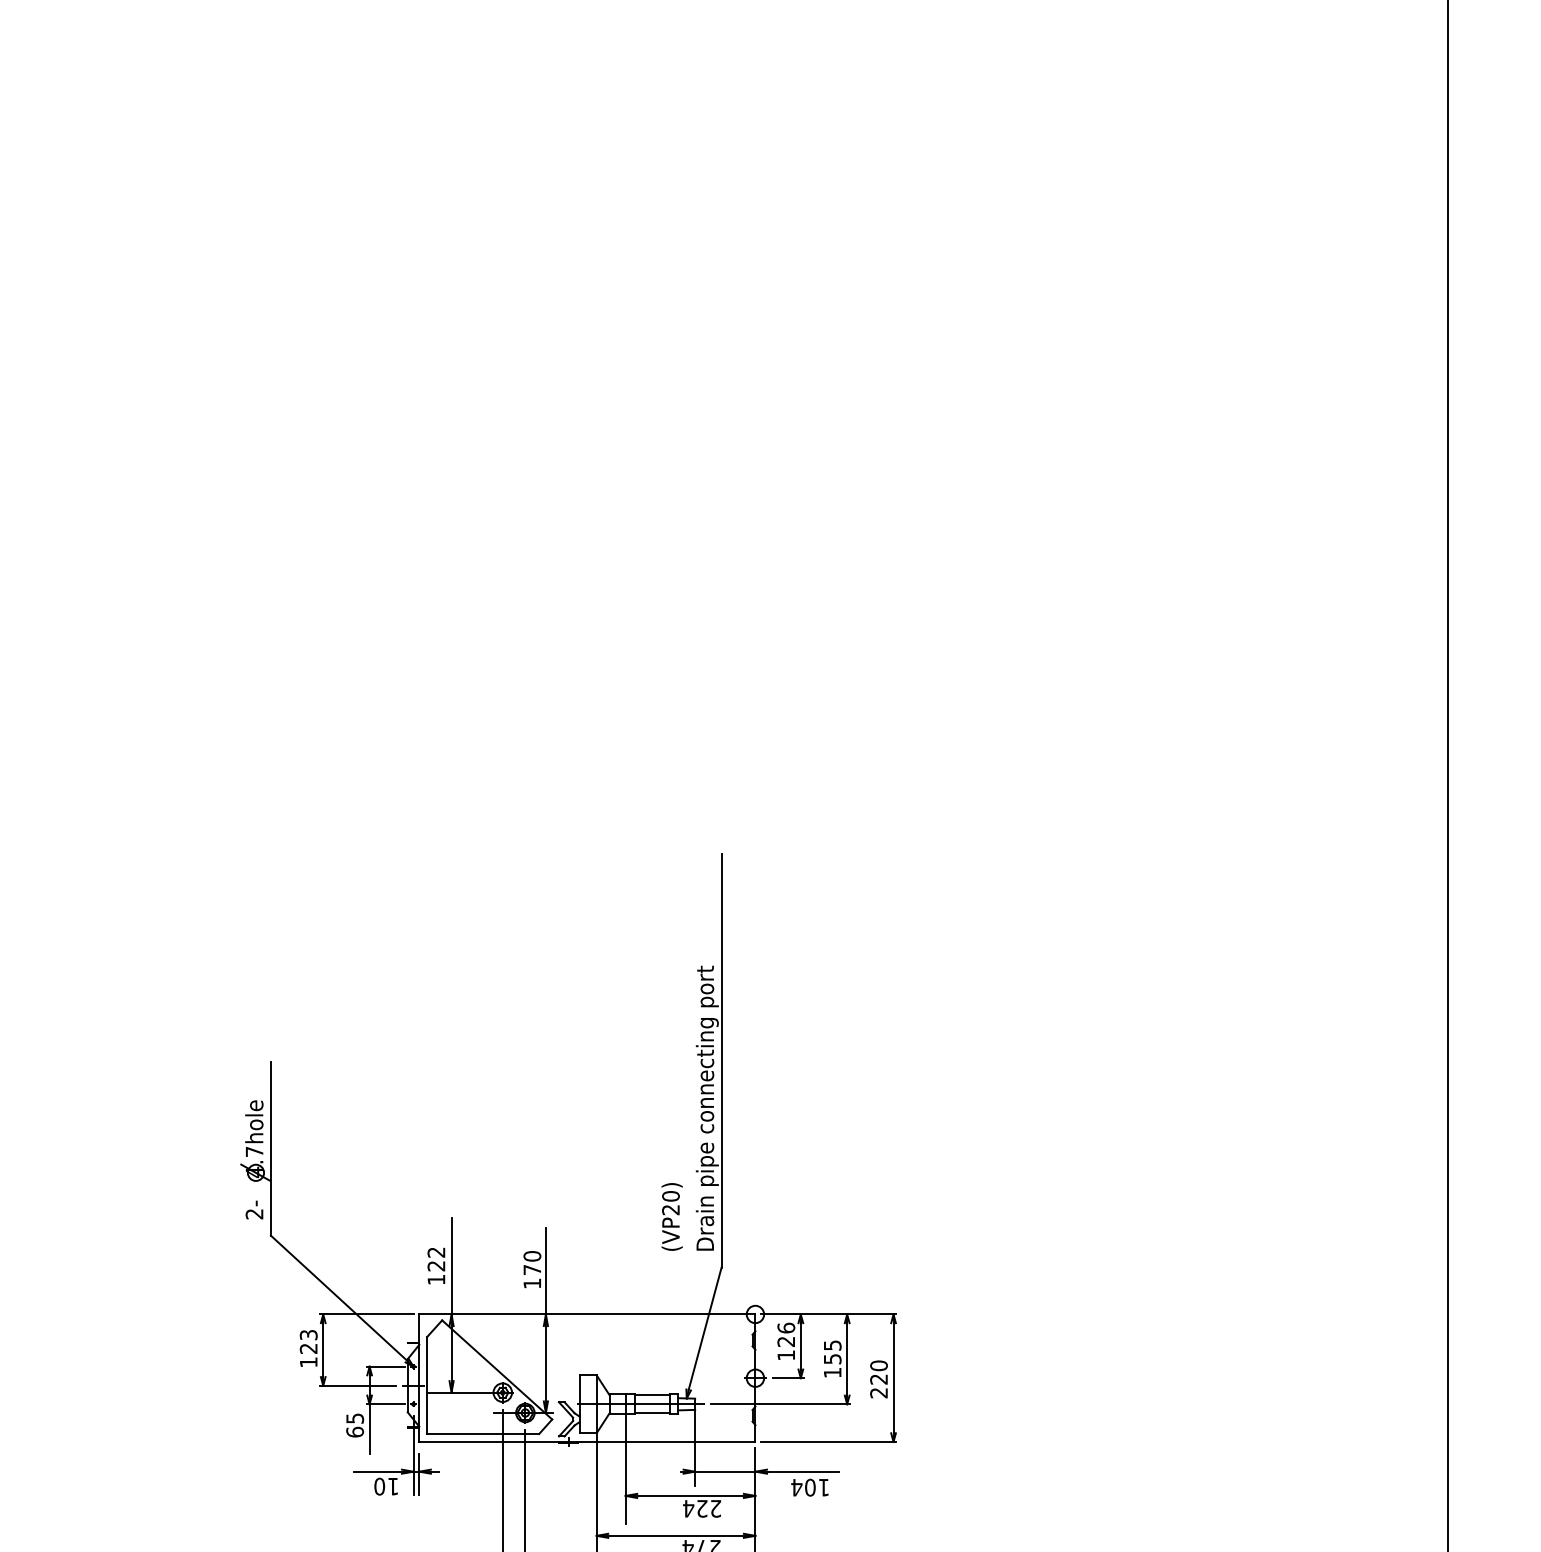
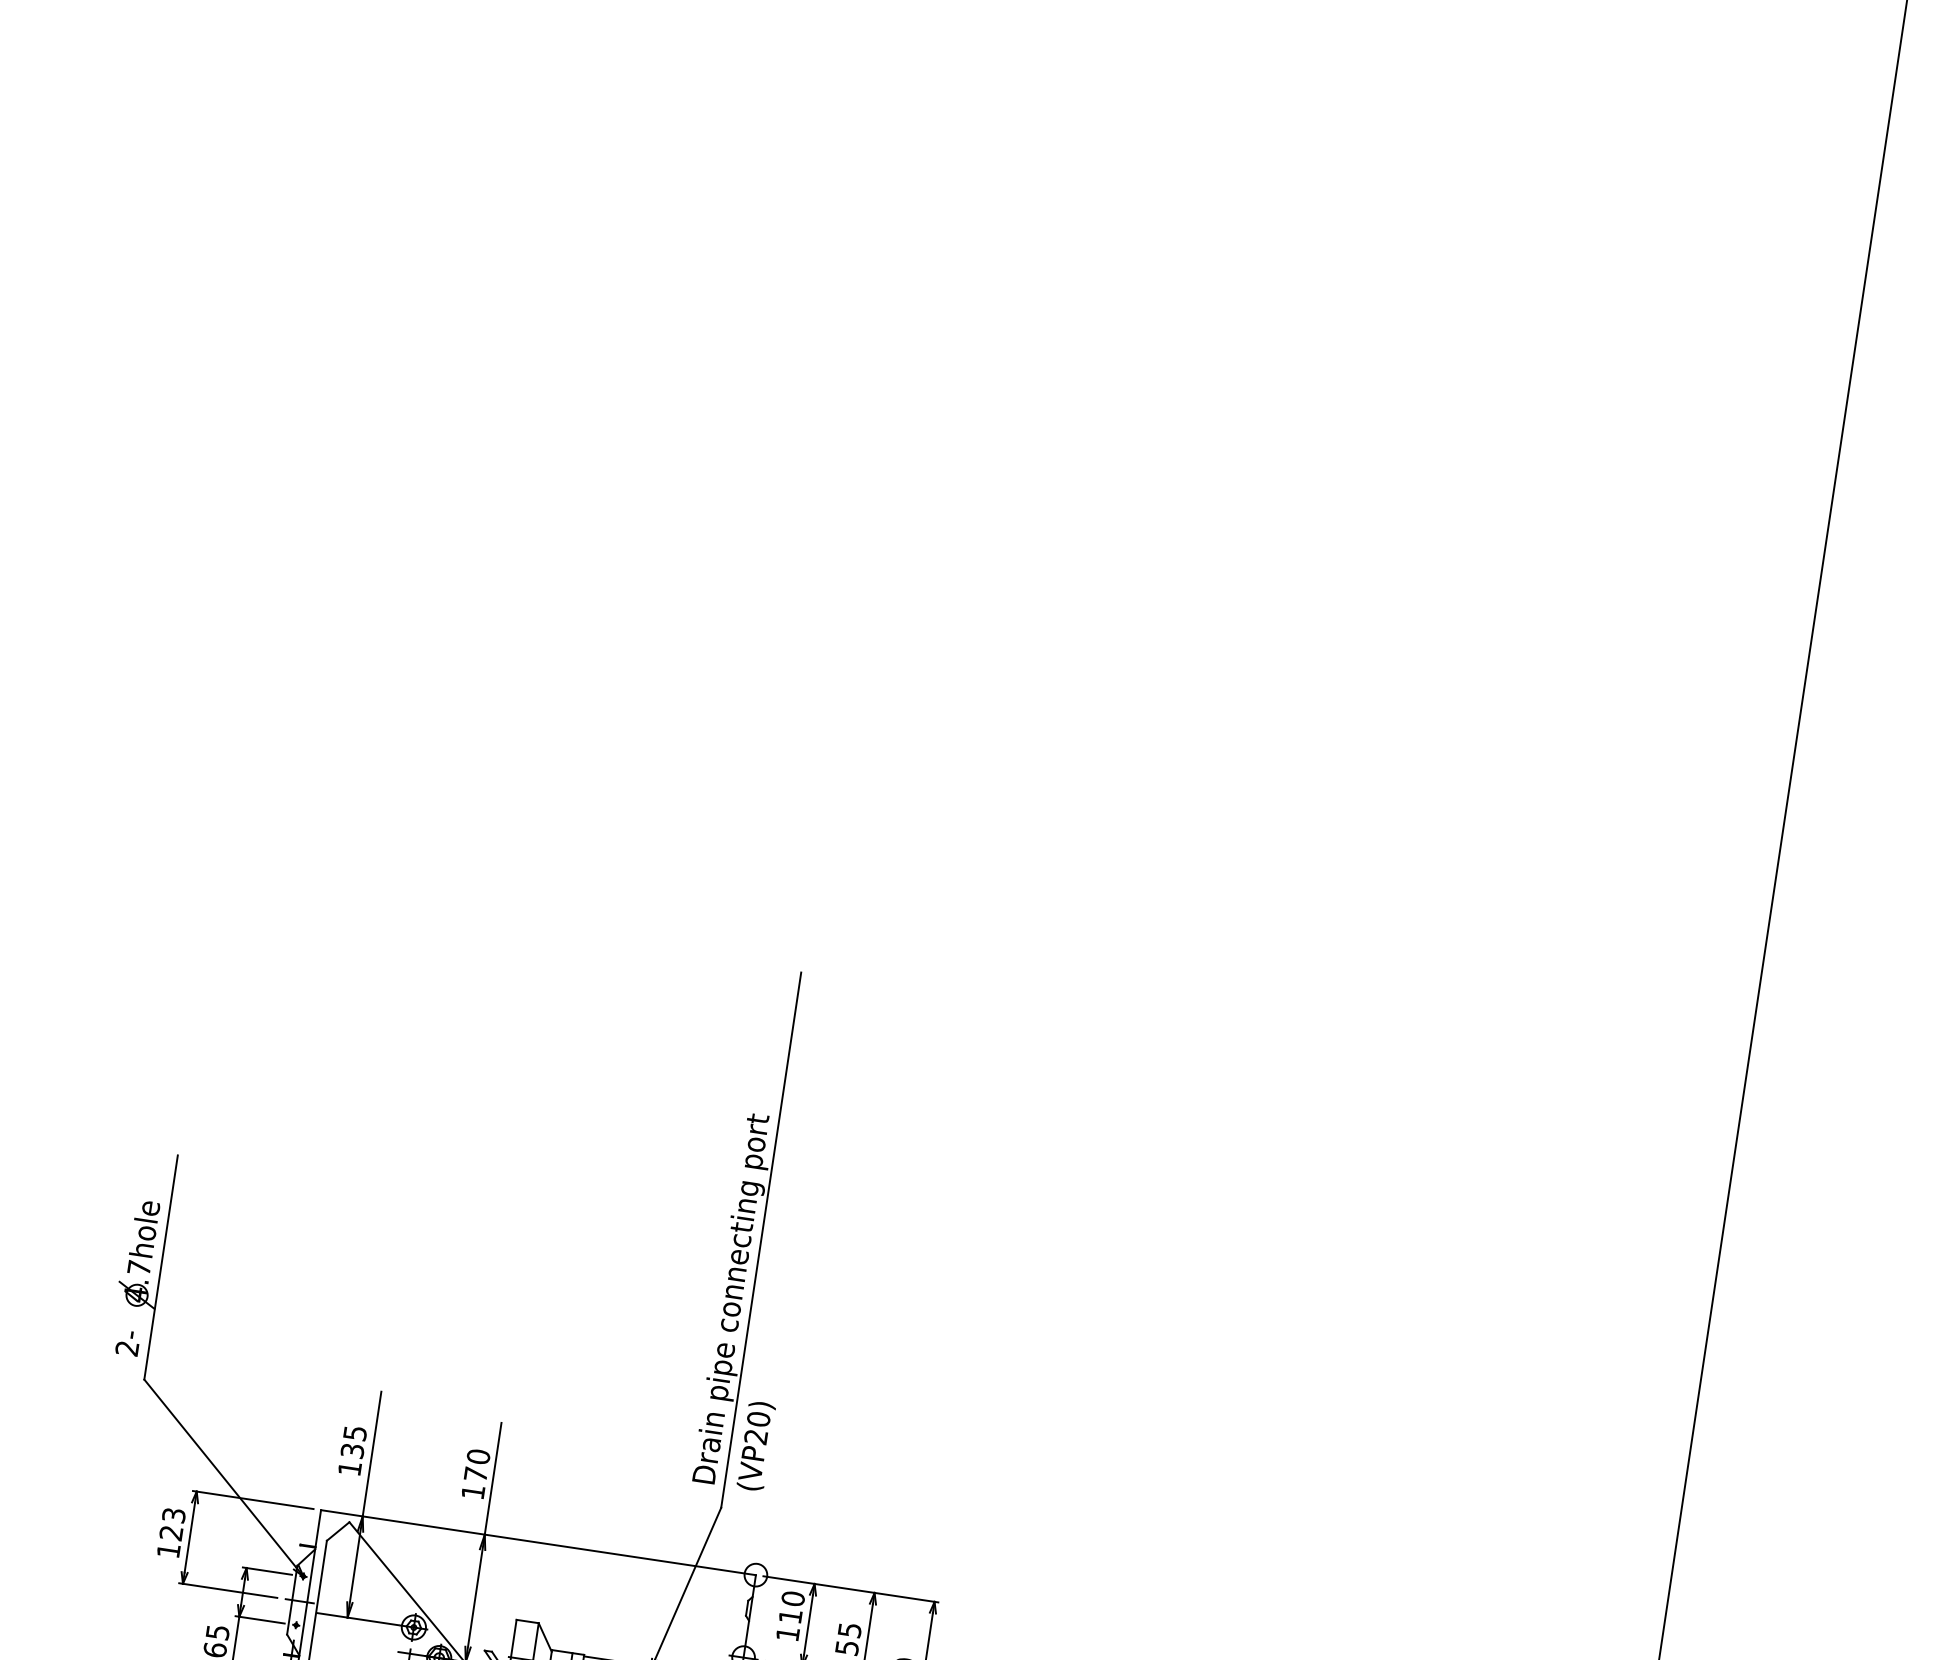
text: (671, 1216) -> (755, 1445), moved
text: (436, 1259) -> (353, 1442), 122 -> 135
text: (785, 1334) -> (790, 1606), 126 -> 110

